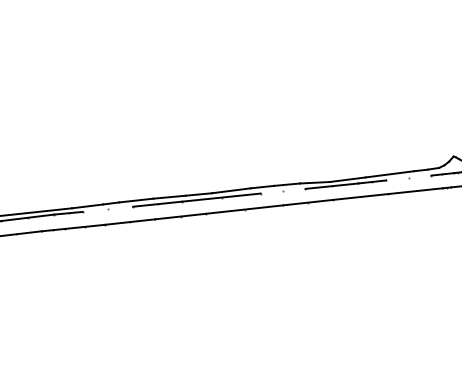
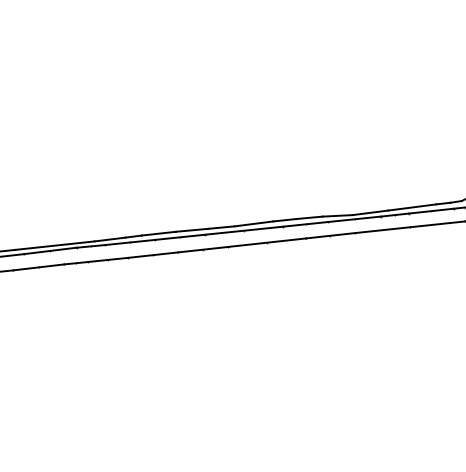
line: (408, 177) -> (431, 210), added
line: (282, 191) -> (305, 224), added
line: (107, 208) -> (130, 241), added

